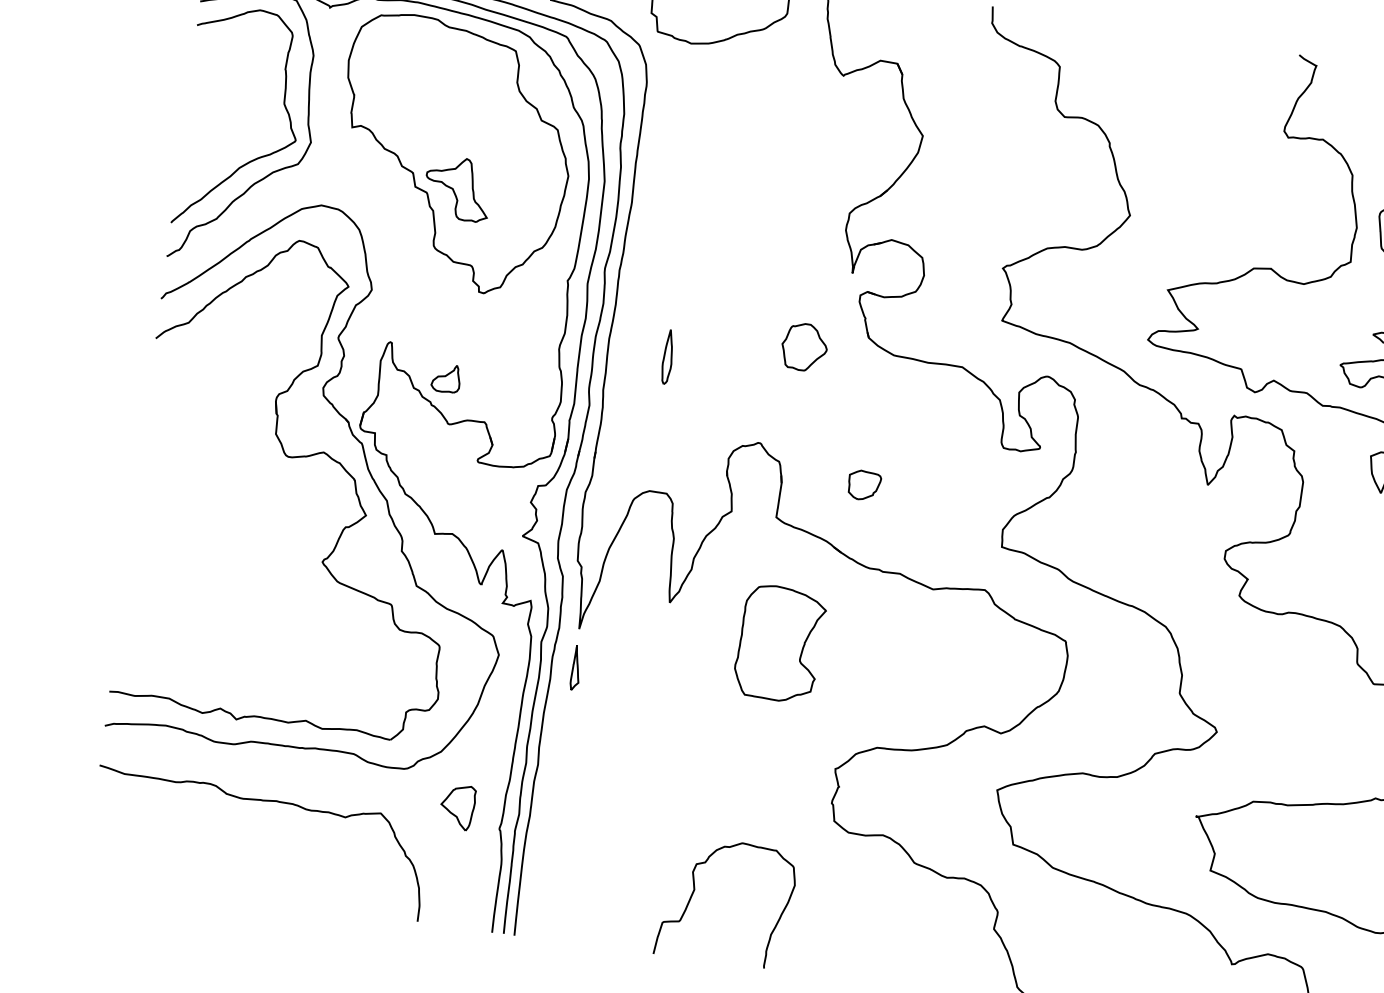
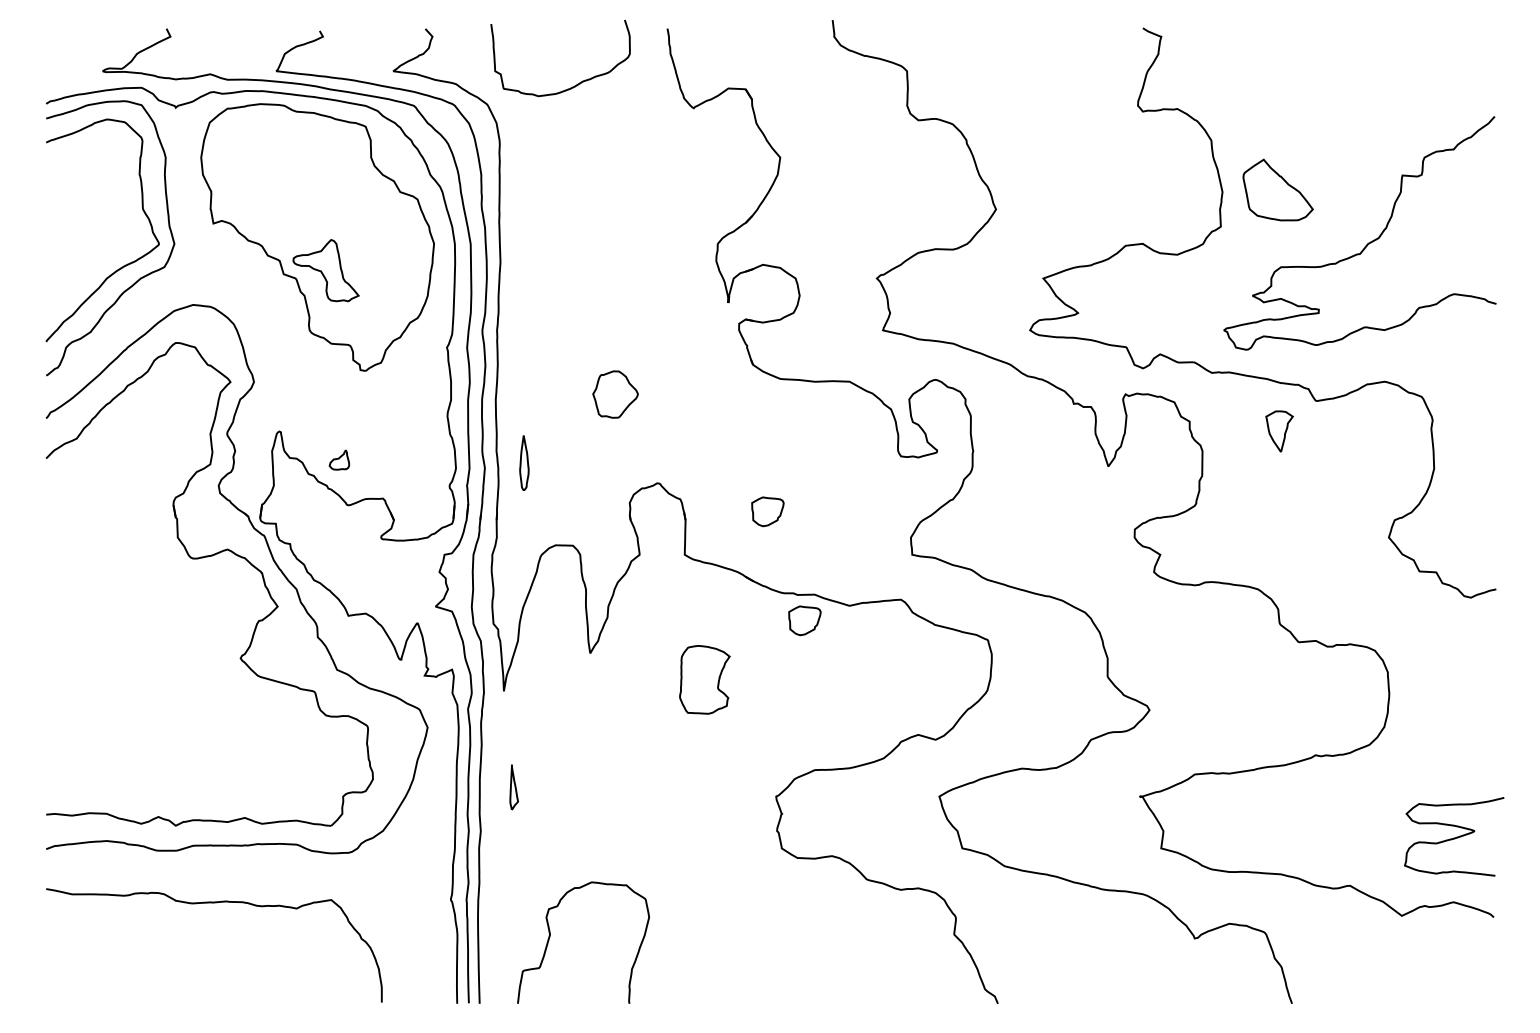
part: (804, 347) -> (615, 394), moved
part: (668, 356) -> (524, 462), moved
part: (446, 377) -> (339, 459), size x0.7
part: (886, 598) -> (804, 620), added
part: (779, 643) -> (704, 679), size x0.6
part: (575, 668) -> (513, 787), moved
part: (457, 806) -> (406, 883), removed
curve: (694, 892) -> (550, 937), moved

